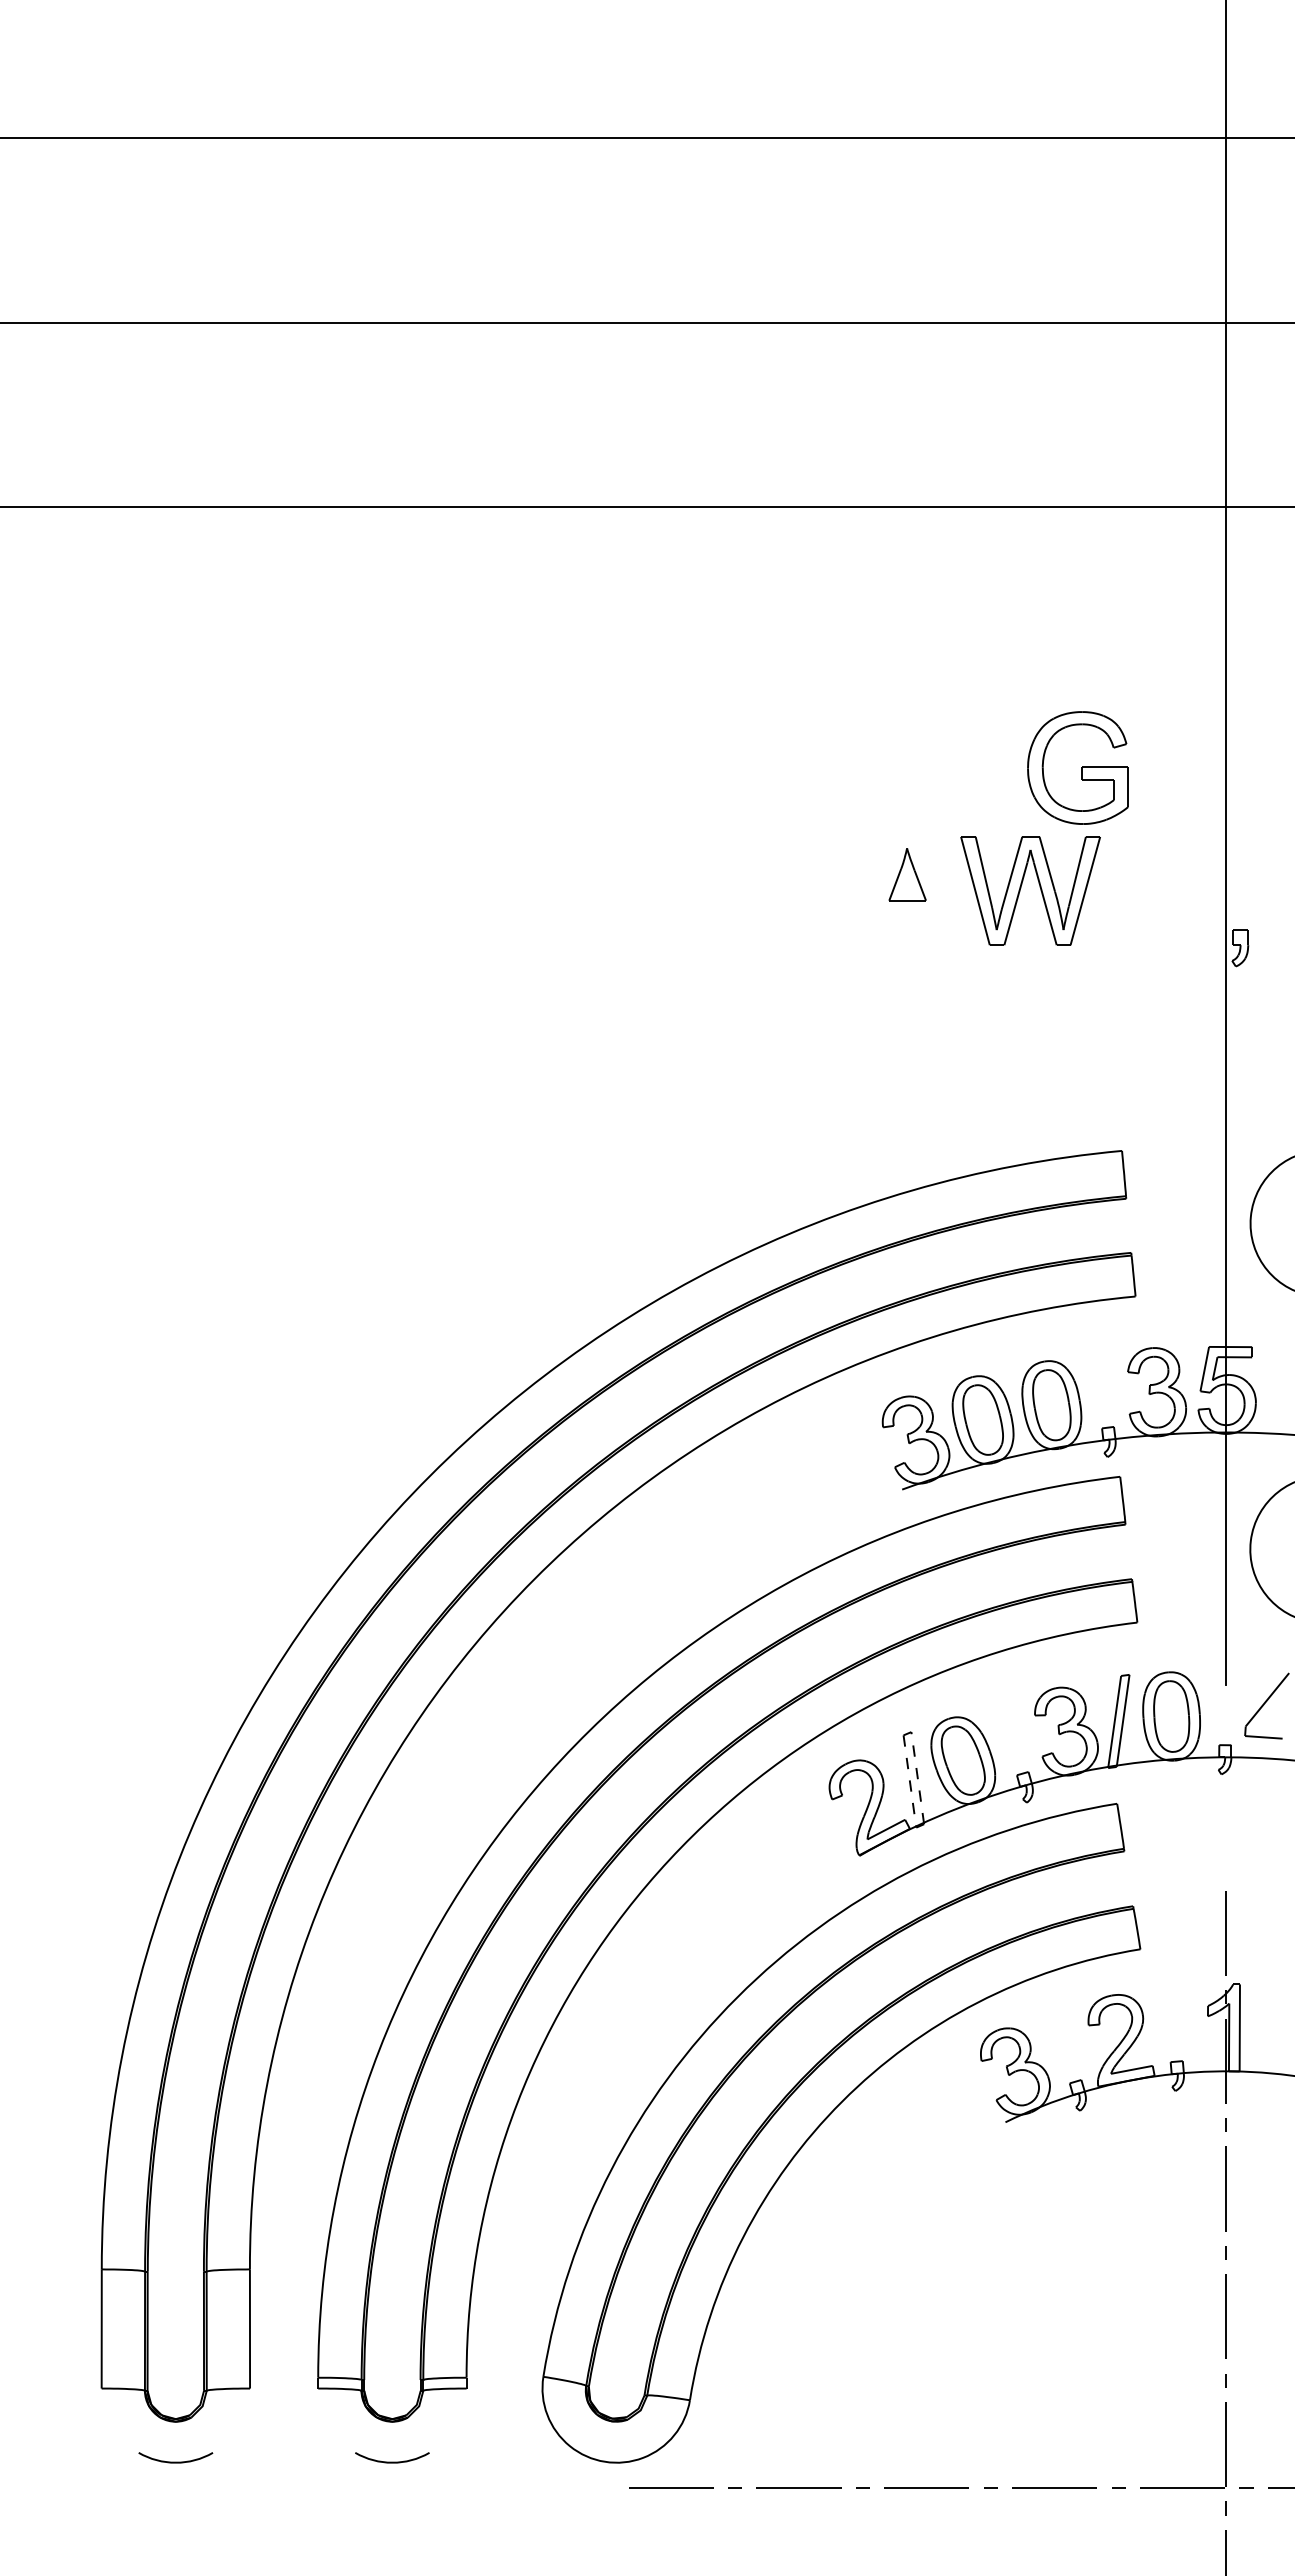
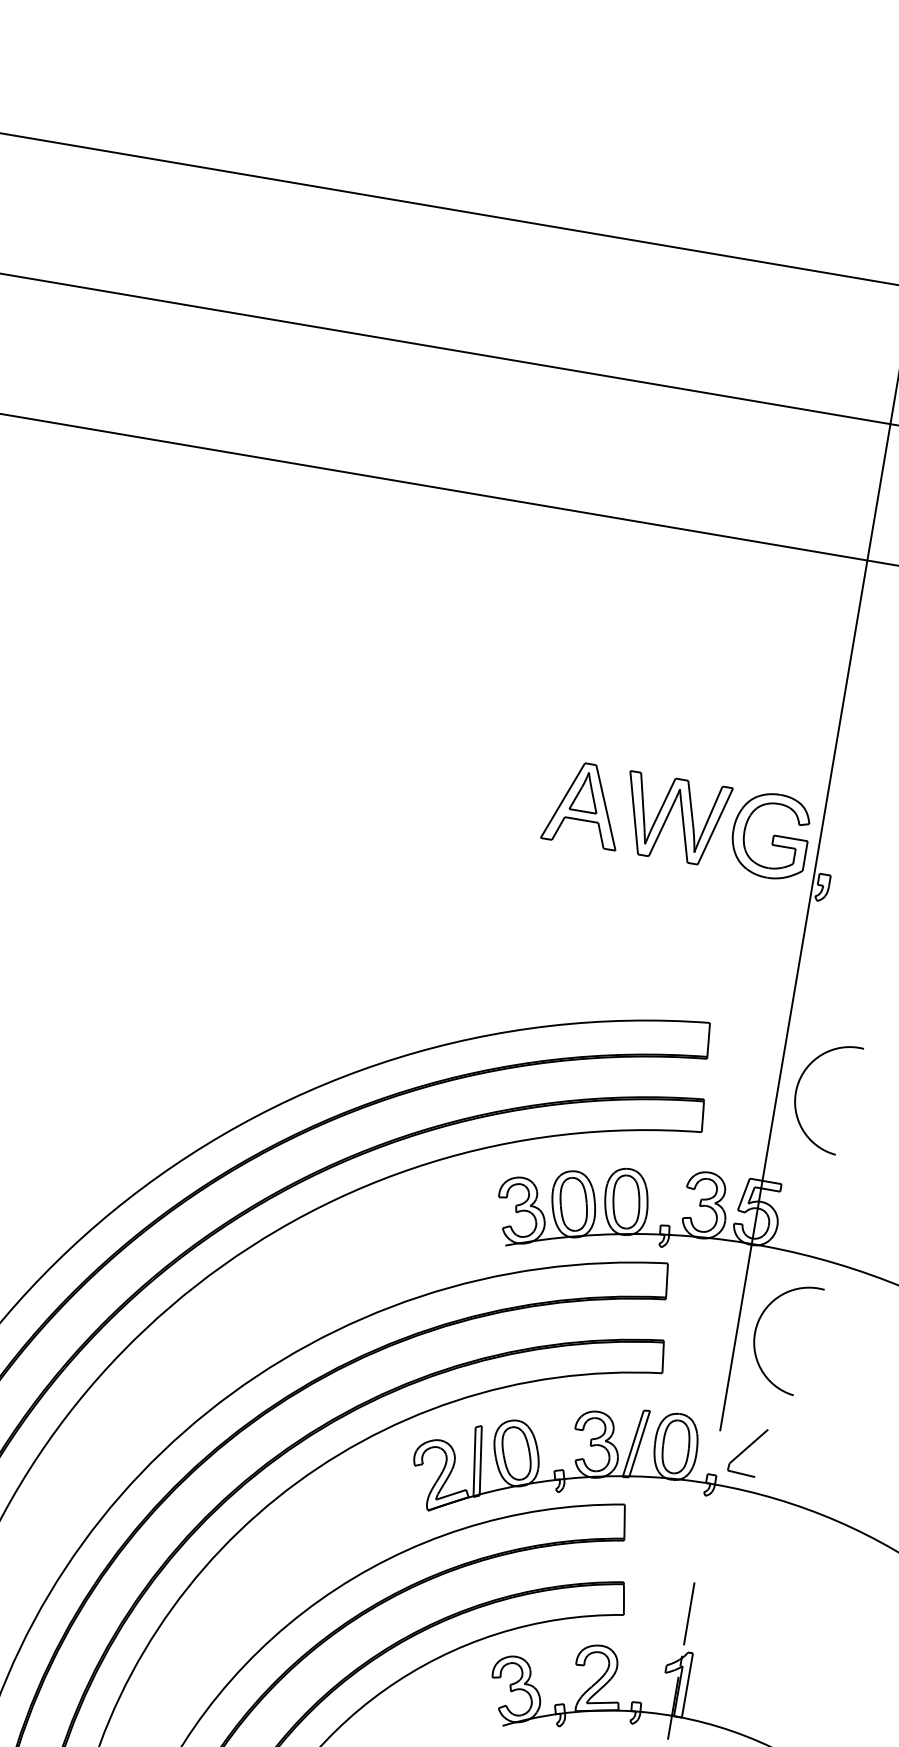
part: (1077, 767) -> (770, 835), moved
part: (908, 890) -> (584, 803), added
line: (917, 1778) -> (480, 1460), dashed -> solid
line: (909, 1781) -> (474, 1462), dashed -> solid

